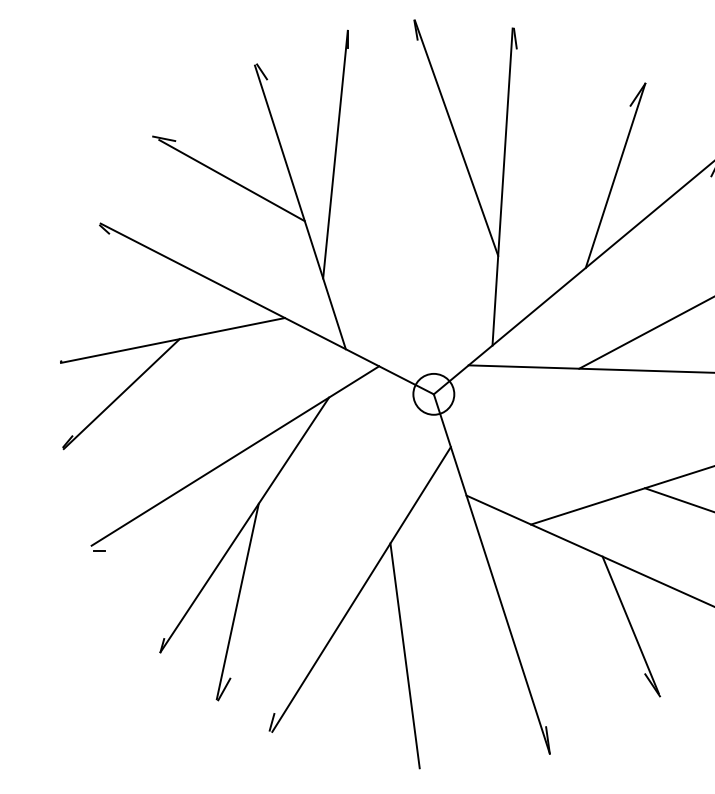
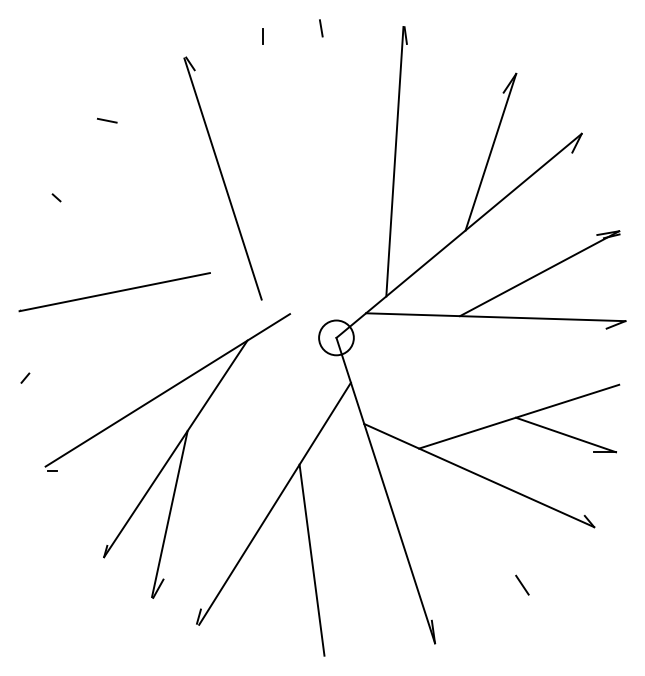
line: (456, 138) -> (355, 120), removed
line: (335, 153) -> (252, 133), removed
line: (231, 179) -> (164, 155), removed
line: (266, 307) -> (194, 264), removed
line: (120, 393) -> (70, 337), removed
line: (630, 624) -> (503, 533), removed

